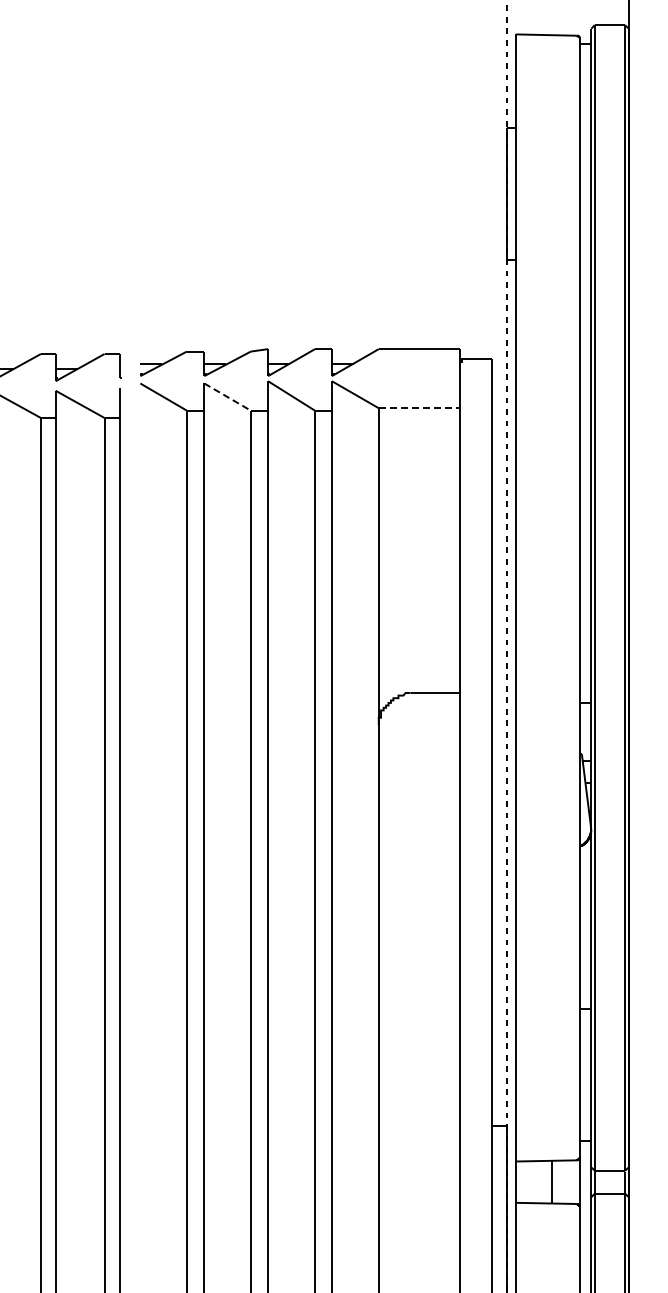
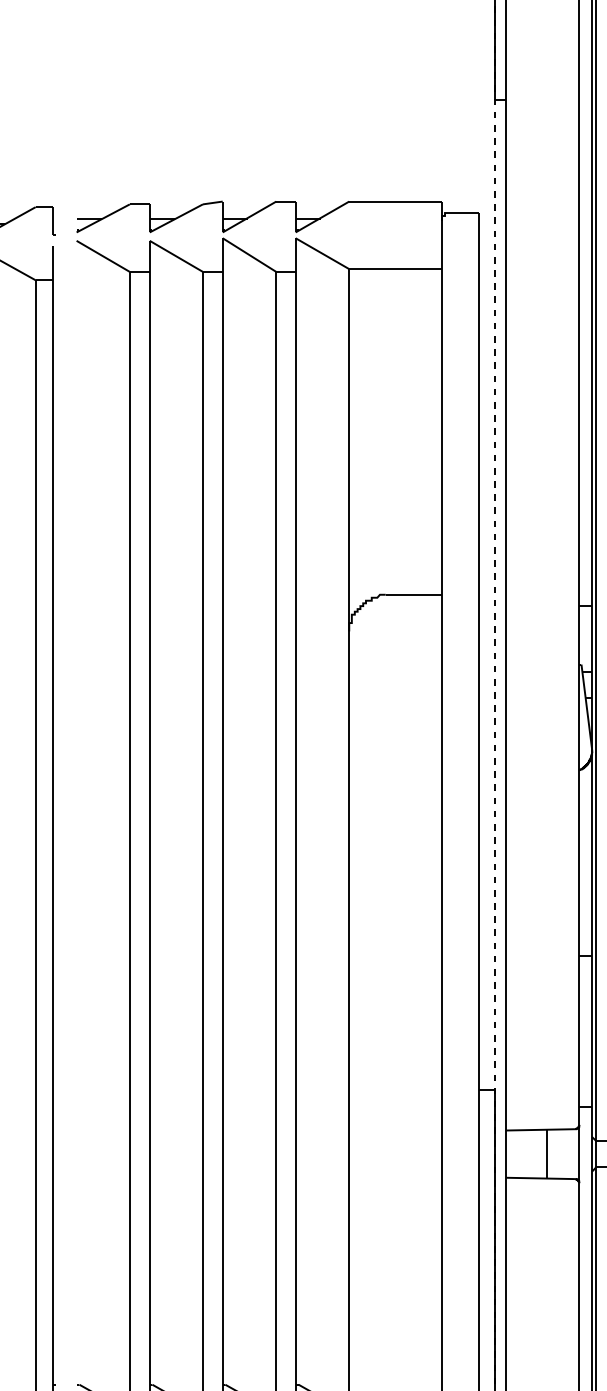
line: (227, 397) -> (176, 256), dashed -> solid
line: (419, 408) -> (395, 269), dashed -> solid

